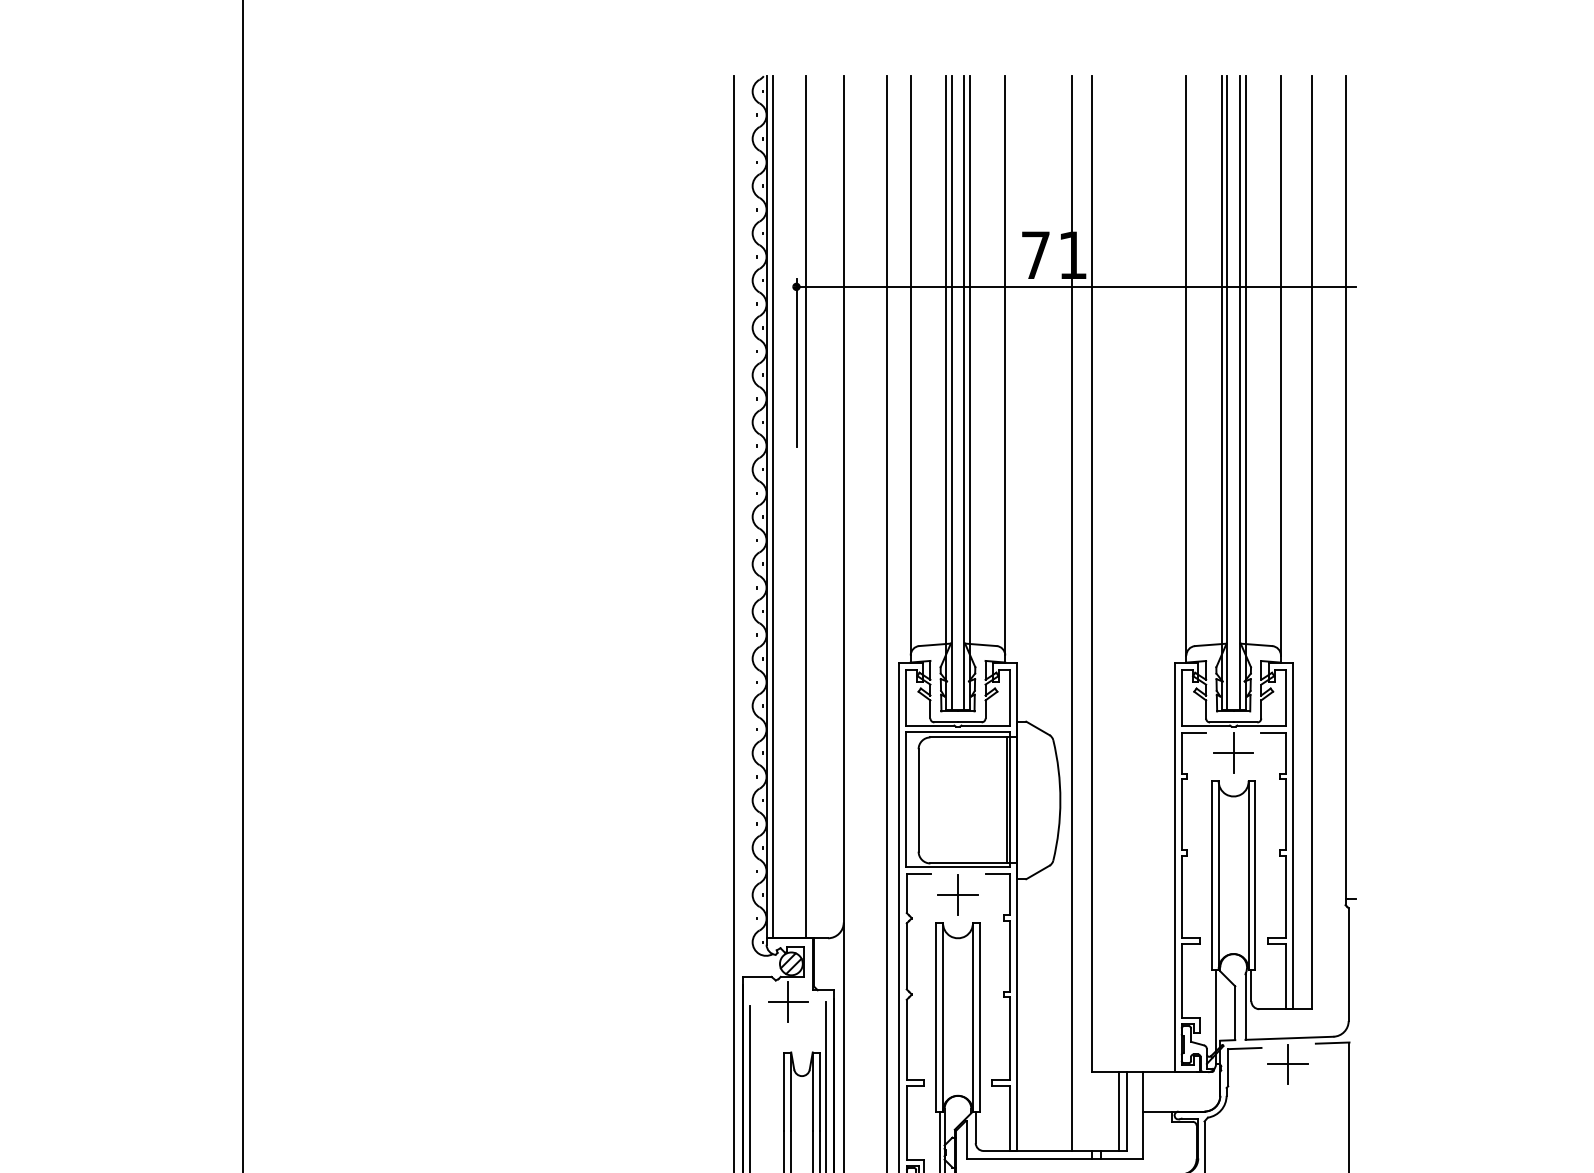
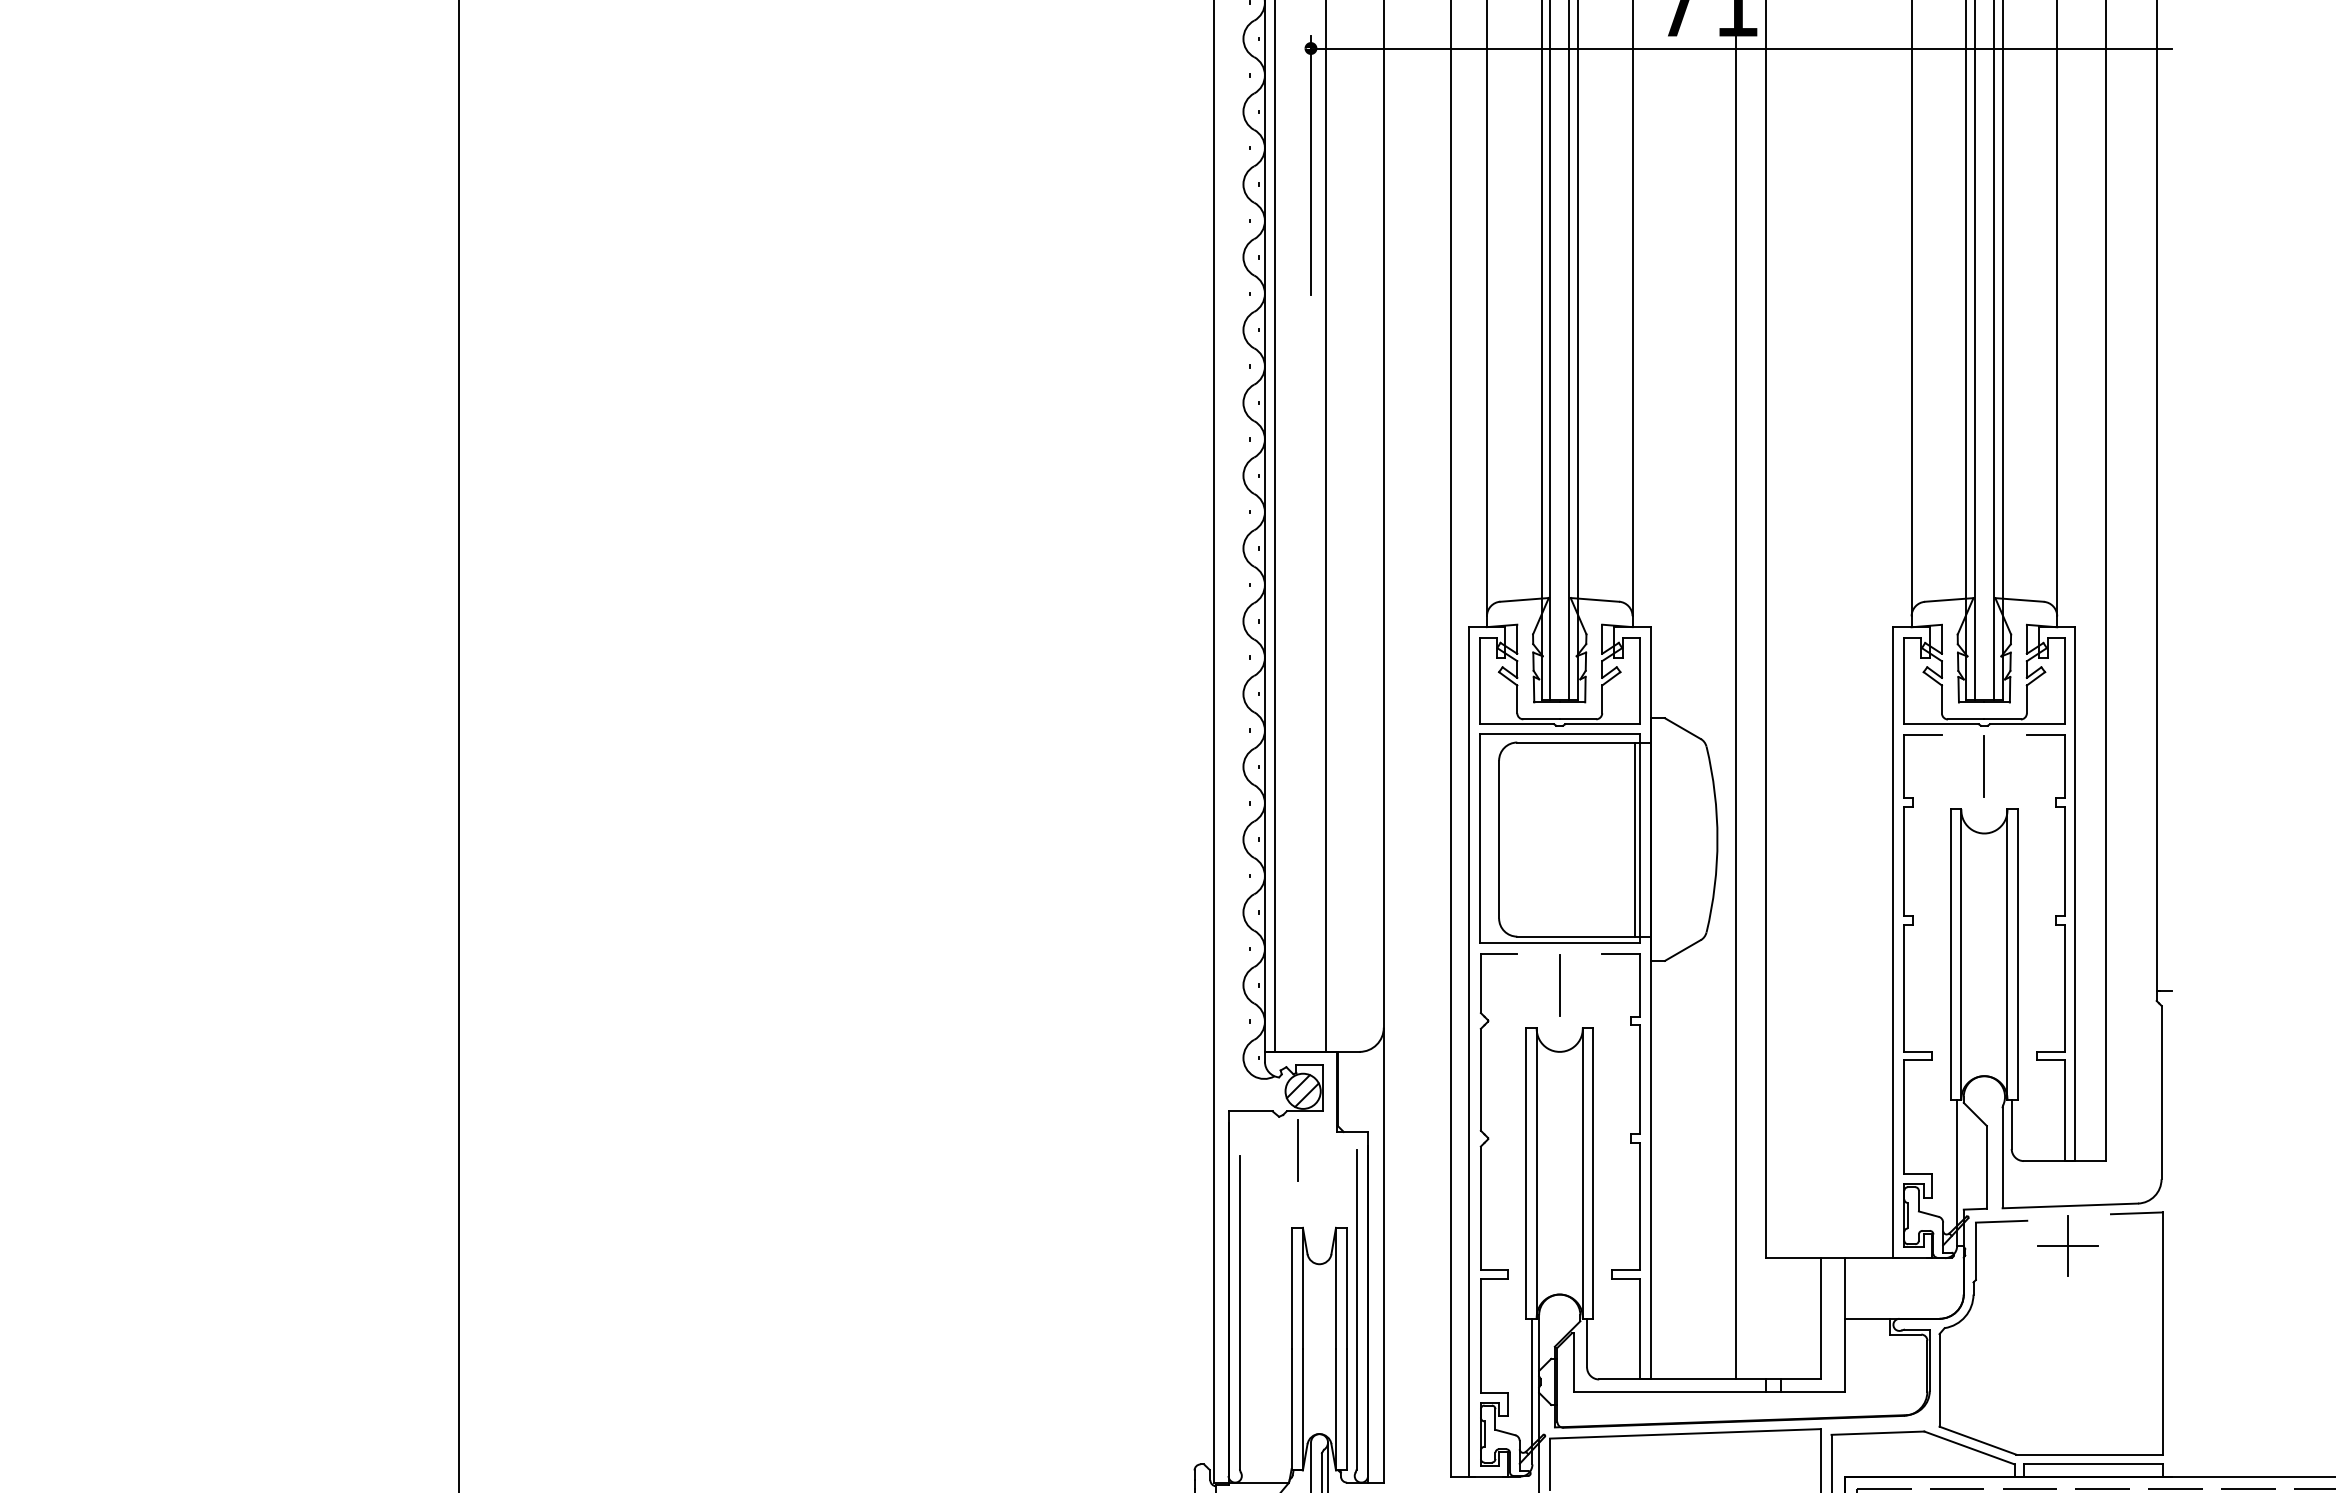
line: (1233, 753) -> (1984, 767), removed
line: (957, 894) -> (1558, 984), removed
line: (787, 1002) -> (1297, 1150), removed
line: (1118, 1111) -> (1806, 1318), removed

